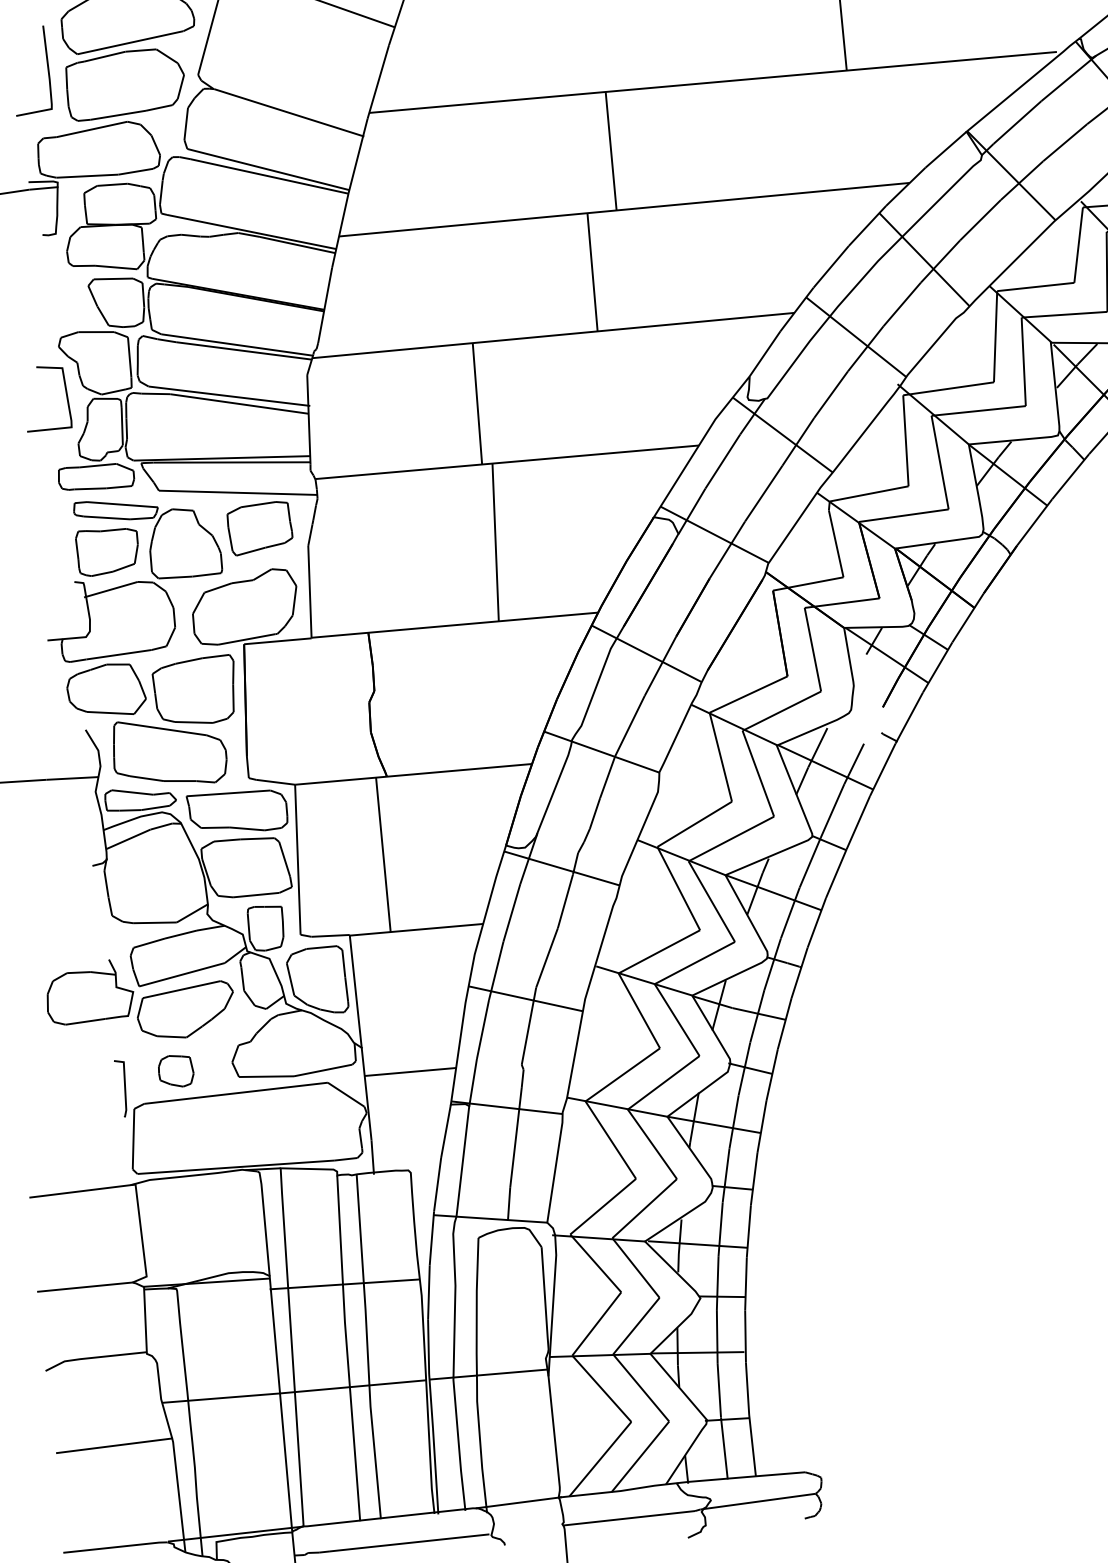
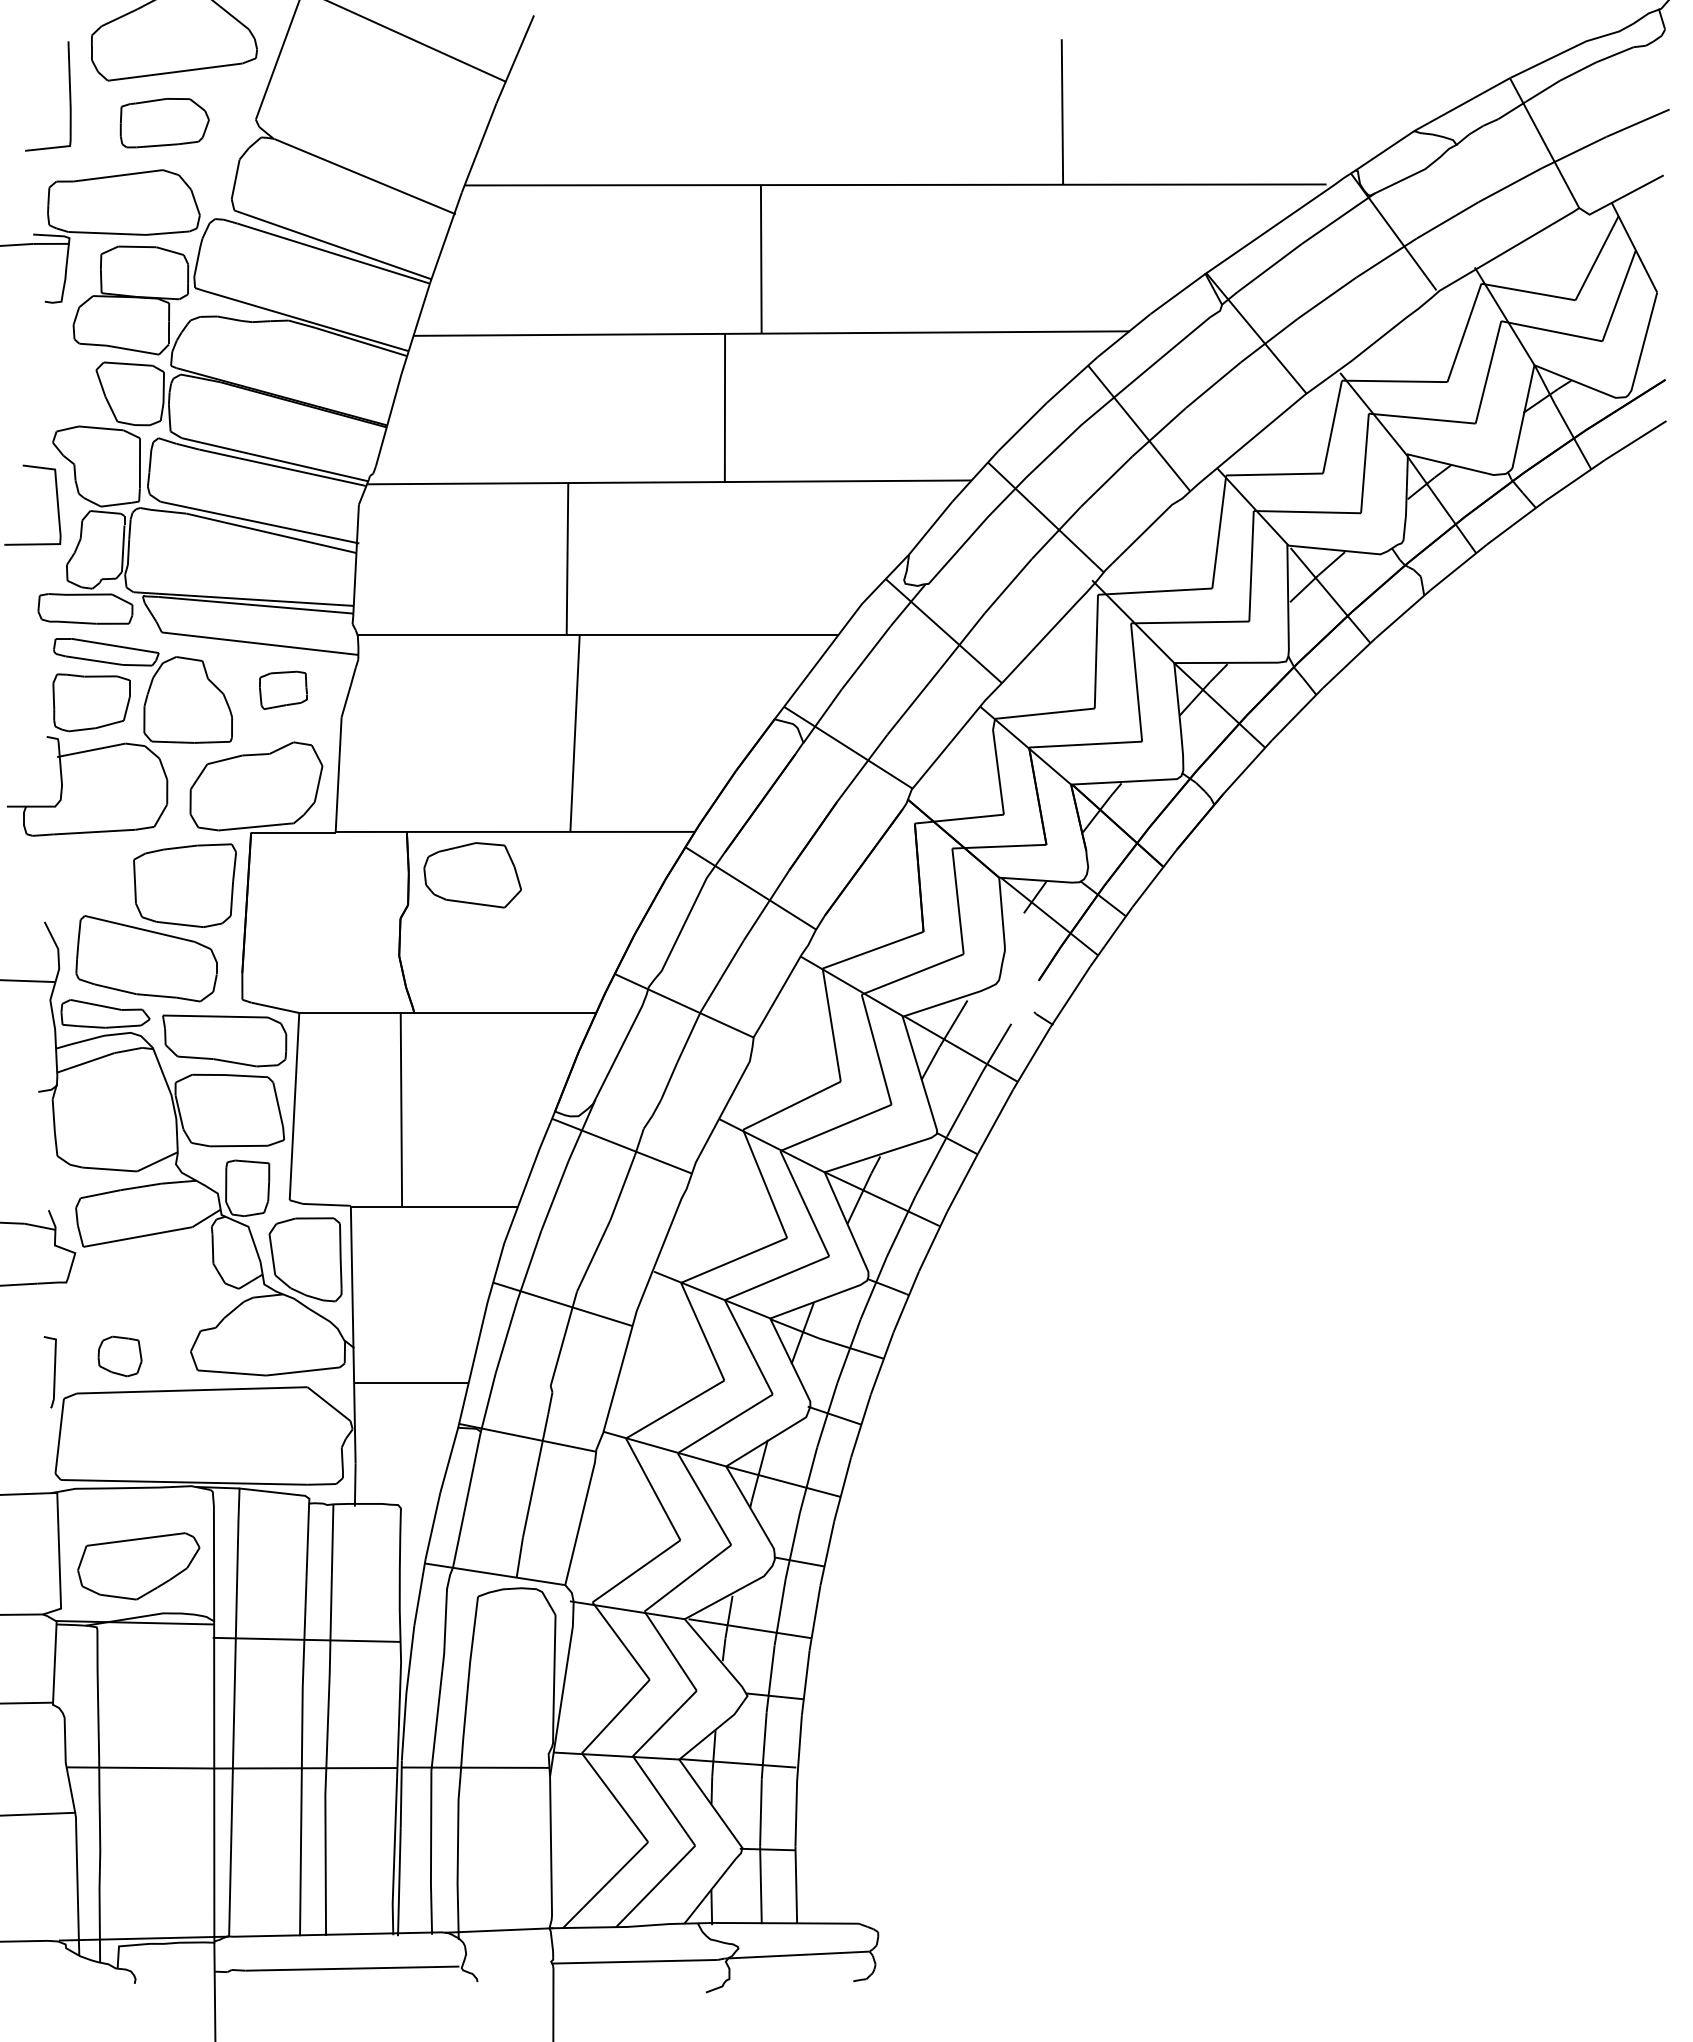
part: (125, 83) -> (164, 122), size x0.6
part: (260, 528) -> (283, 690), size x0.6
part: (106, 690) -> (472, 875), moved
part: (185, 1010) -> (138, 1566), moved

